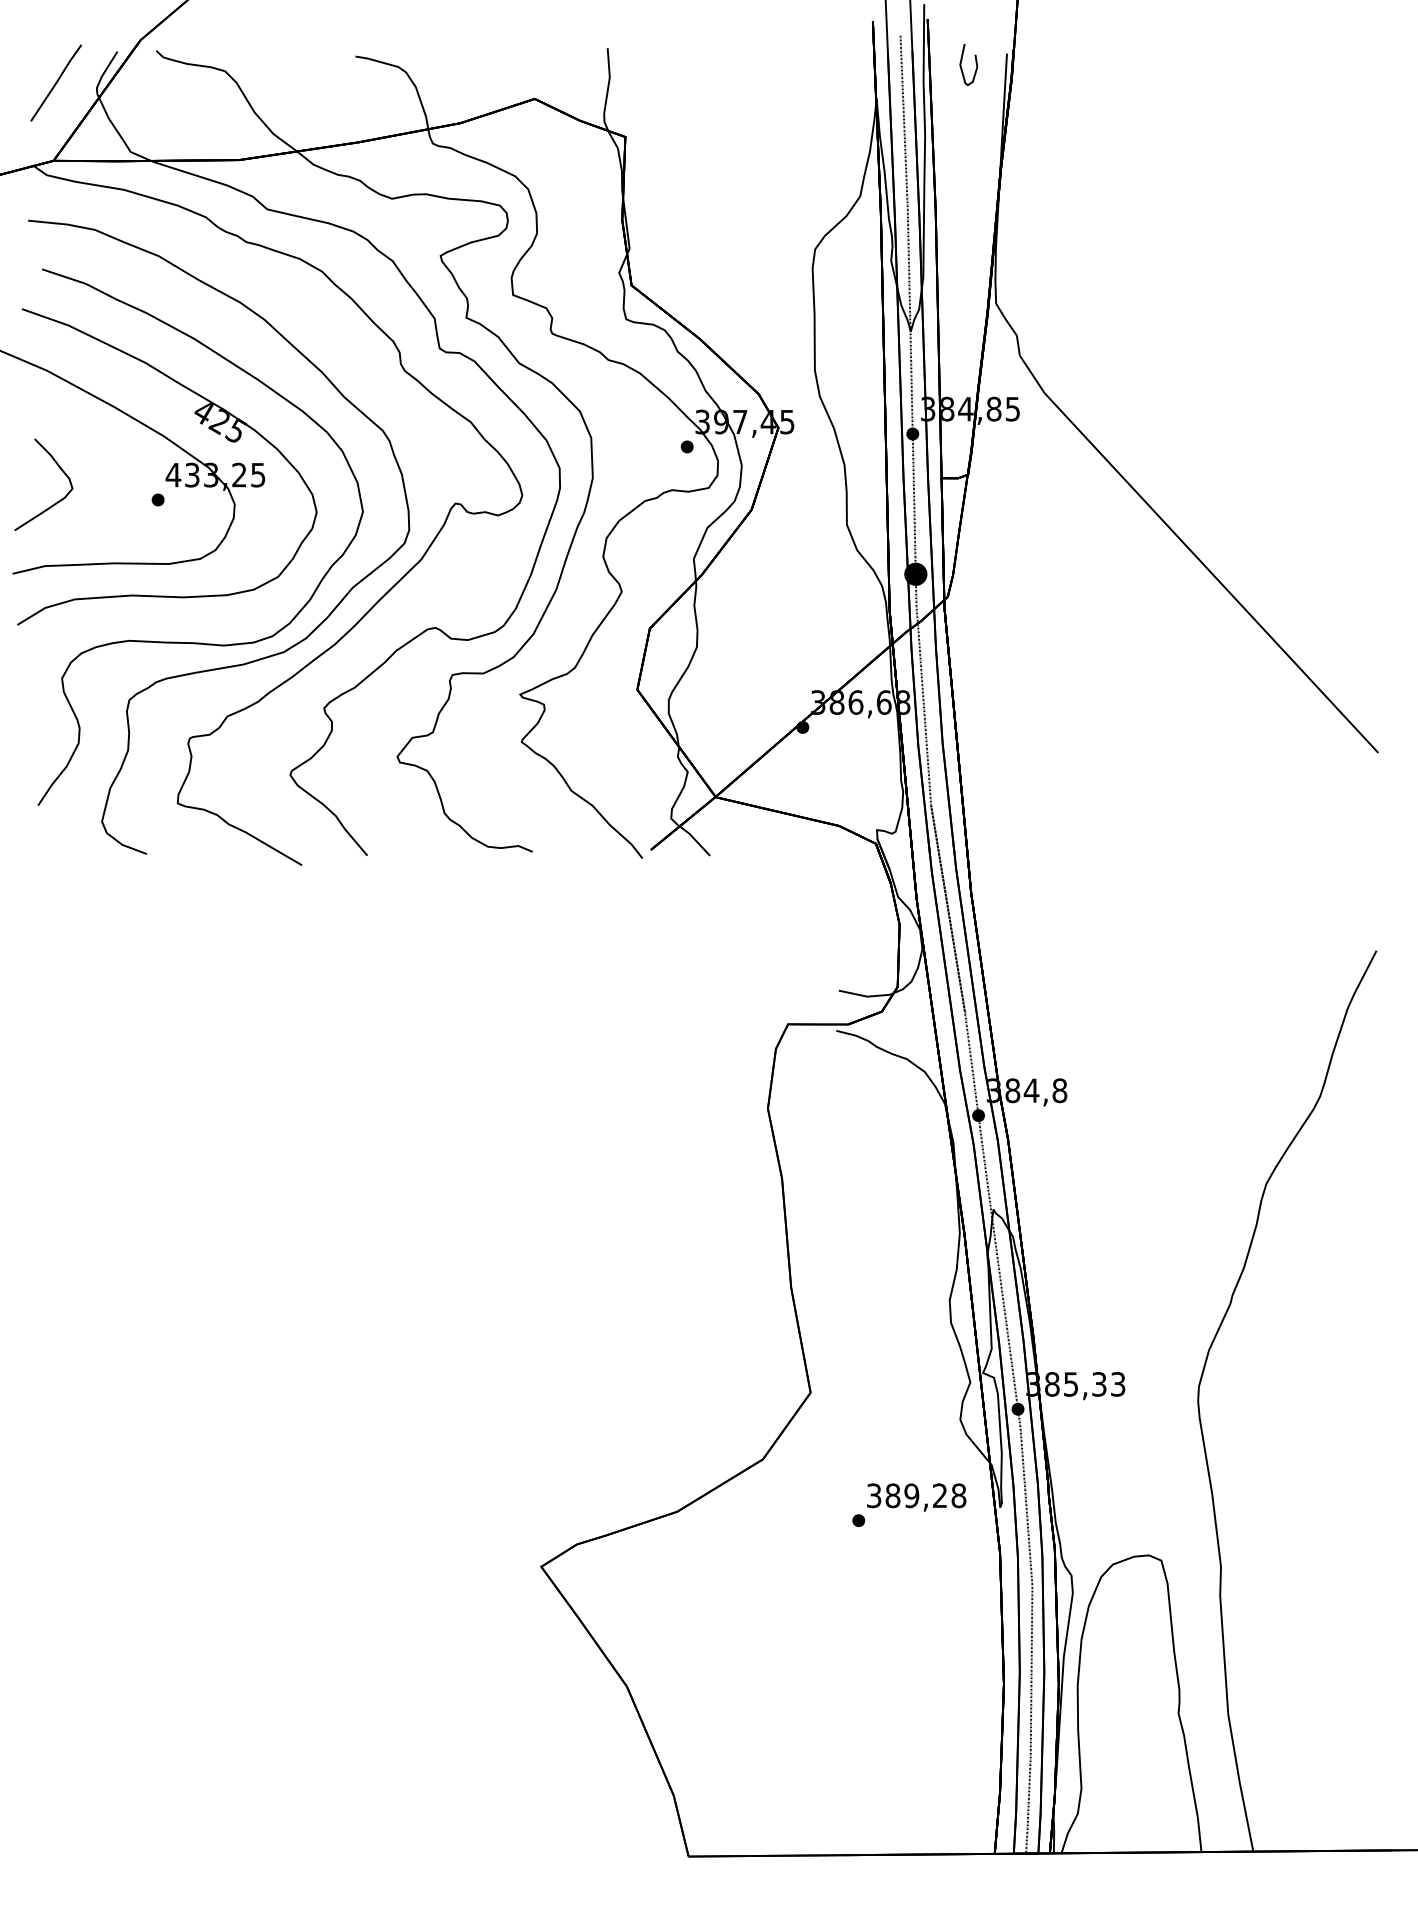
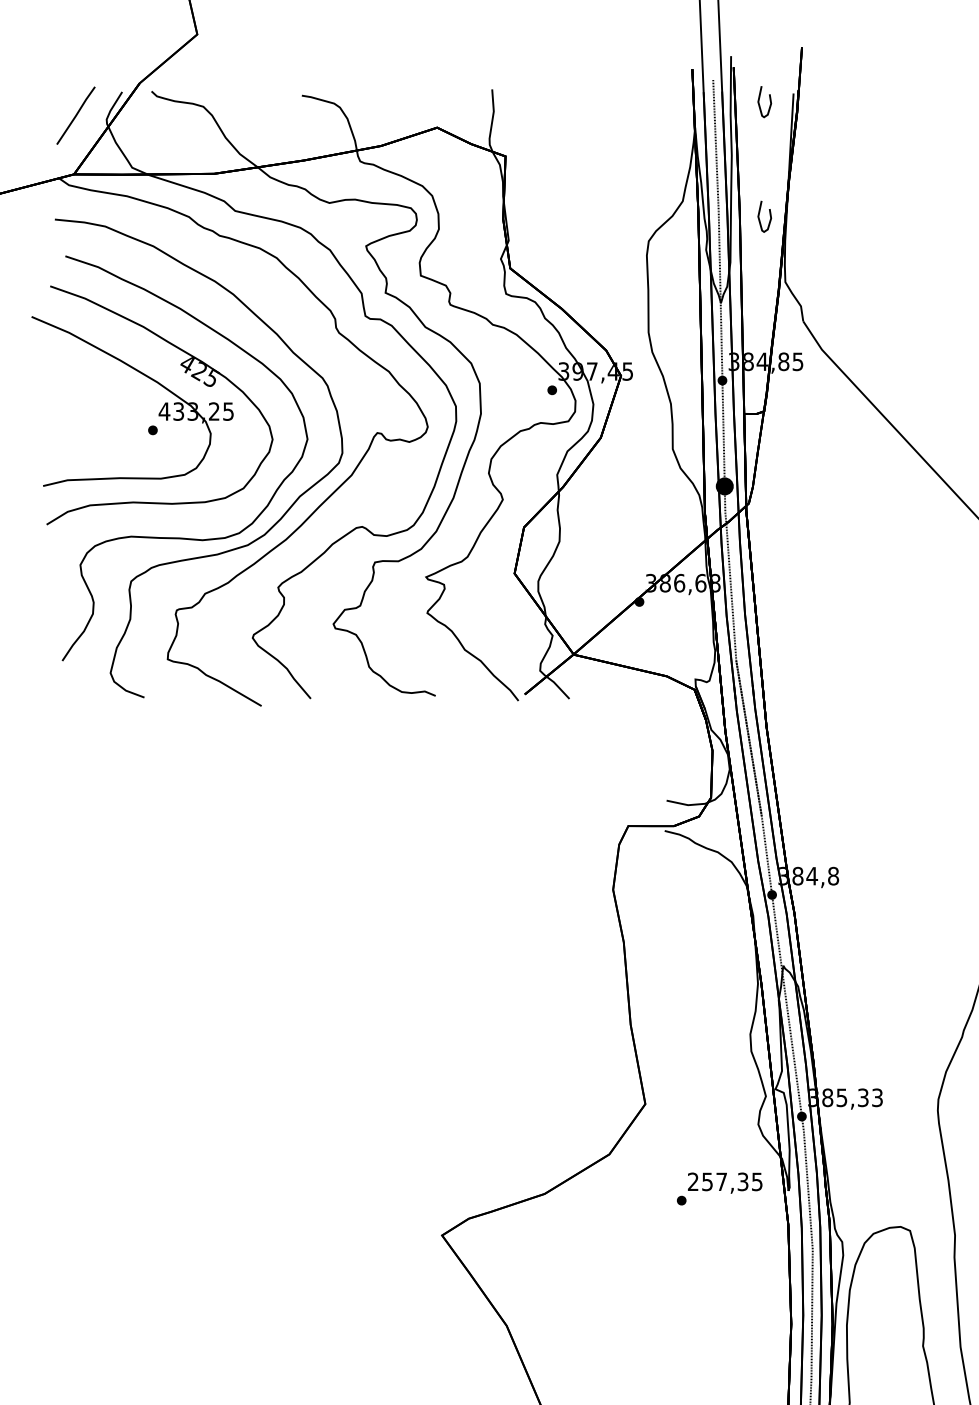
curve: (961, 216) -> (759, 216), added
curve: (55, 502) -> (75, 432), removed
text: (916, 1495) -> (725, 1181), 389,28 -> 257,35

